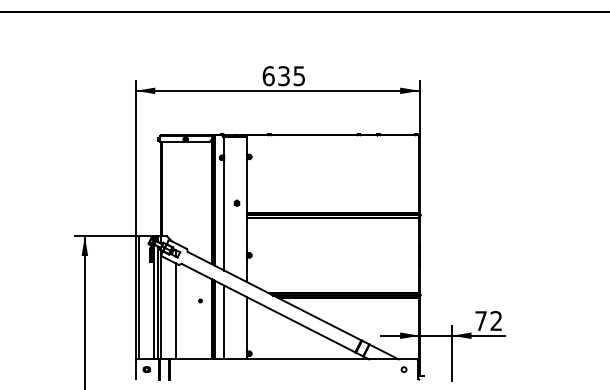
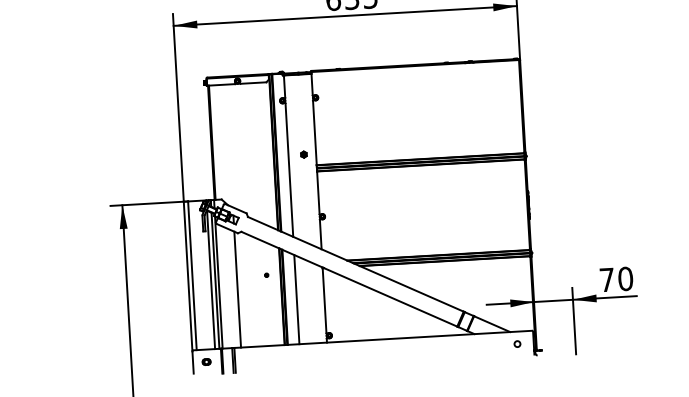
text: (496, 321) -> (625, 279), 72 -> 70

